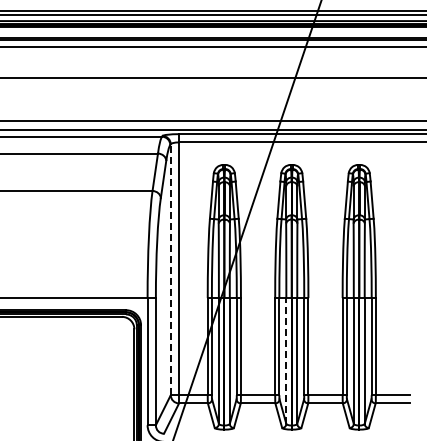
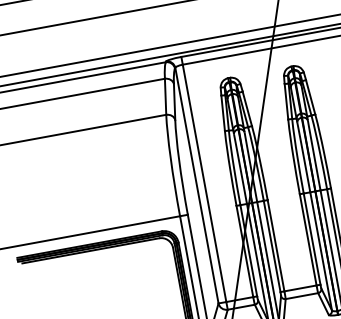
line: (170, 269) -> (196, 185), dashed -> solid
line: (286, 361) -> (321, 251), dashed -> solid

